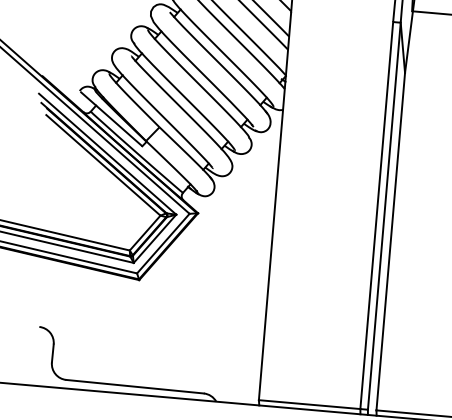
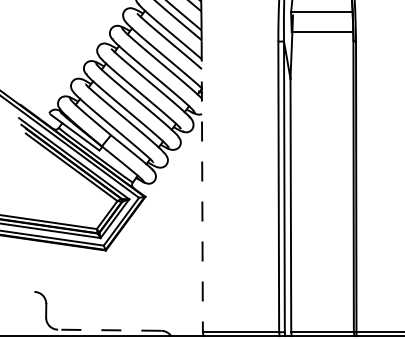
line: (275, 207) -> (202, 187), solid -> dashed
line: (134, 387) -> (109, 330), solid -> dashed

